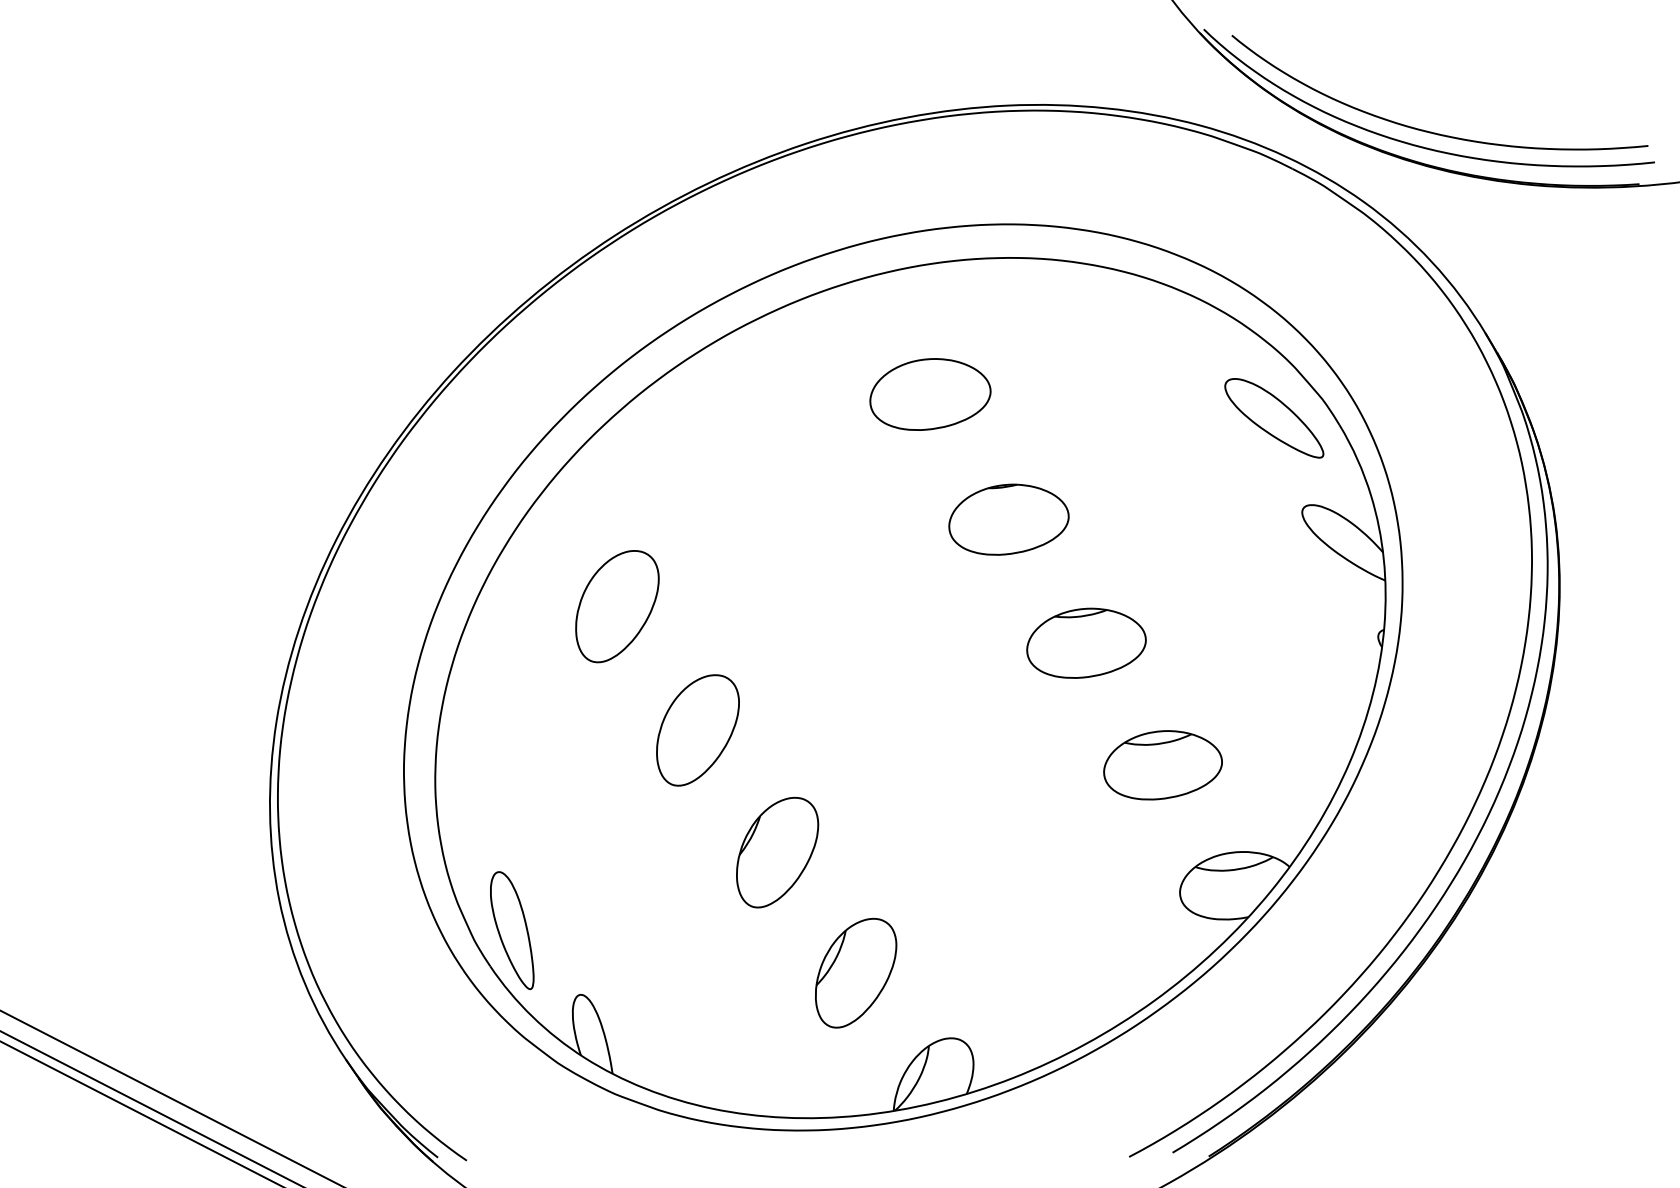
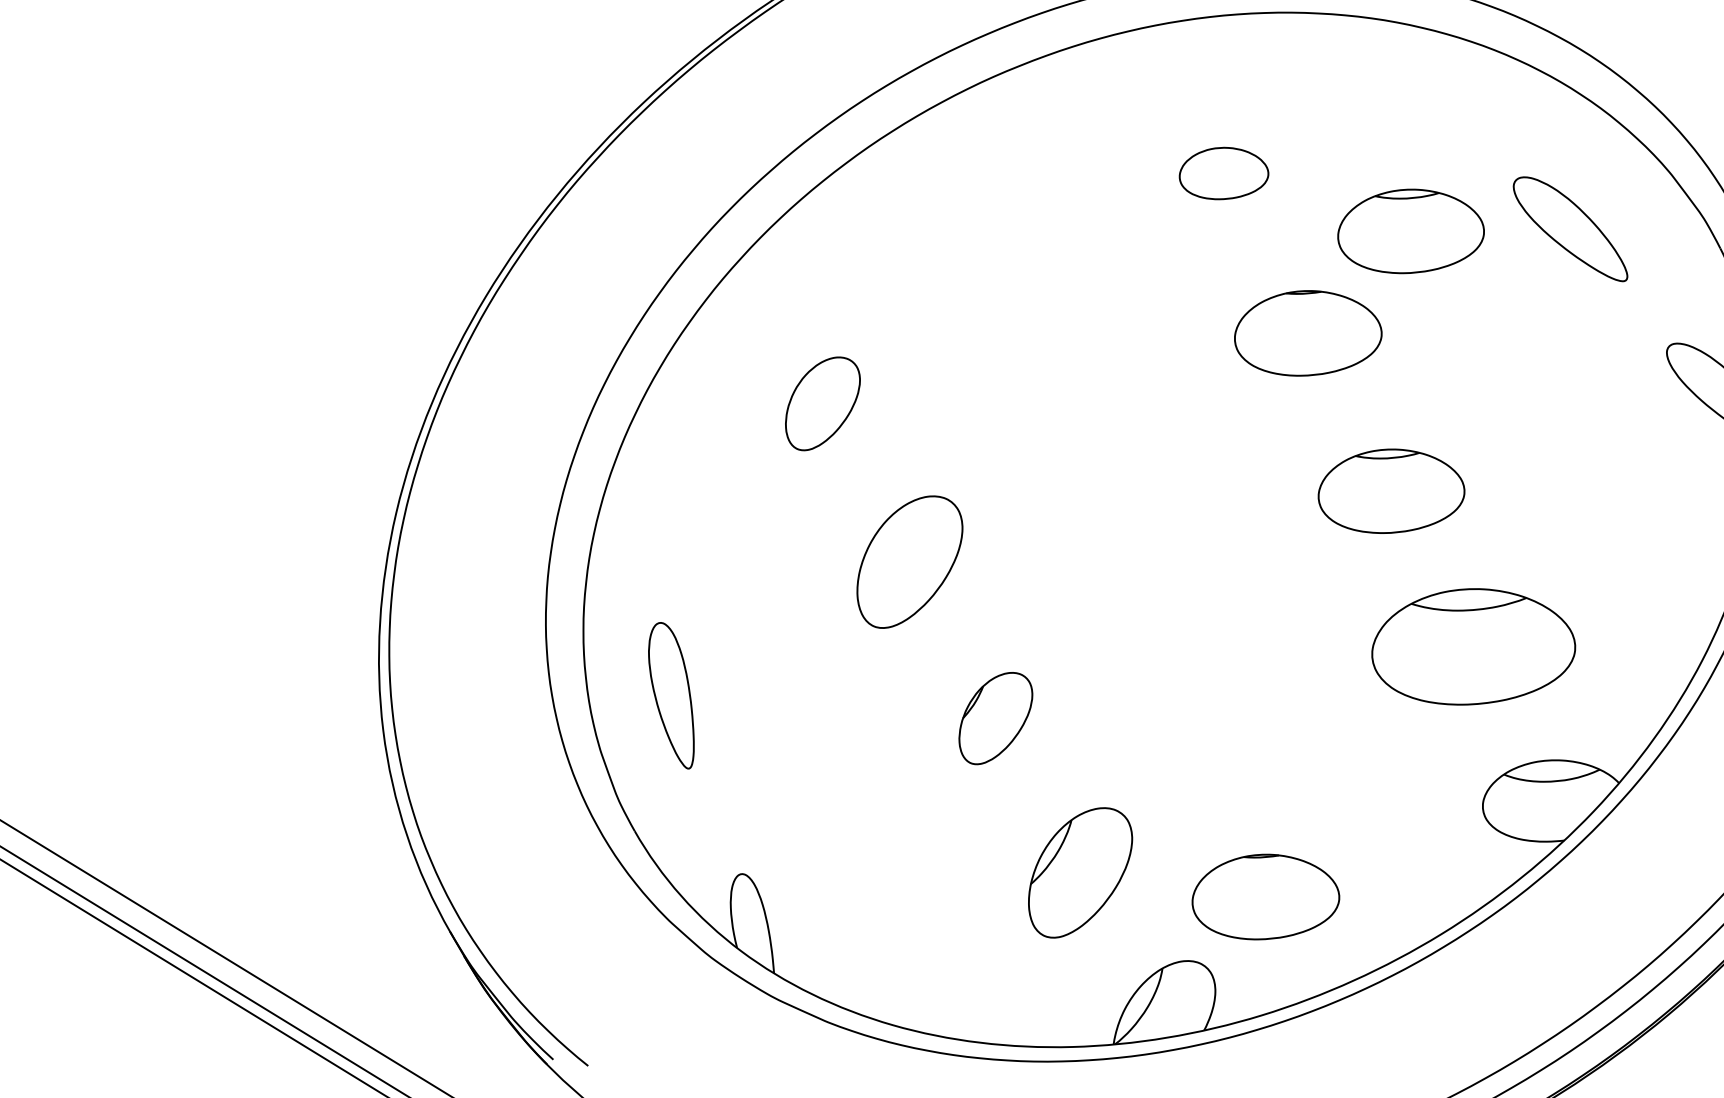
part: (930, 394) -> (1224, 173), size x0.6
part: (1274, 418) -> (1570, 229), moved
part: (1086, 429) -> (1411, 230), added
part: (617, 606) -> (822, 403), size x0.7
part: (1162, 765) -> (1473, 647), size x1.4
part: (777, 852) -> (995, 718), size x0.7
part: (512, 930) -> (672, 695), moved
part: (1008, 981) -> (1265, 897), added

